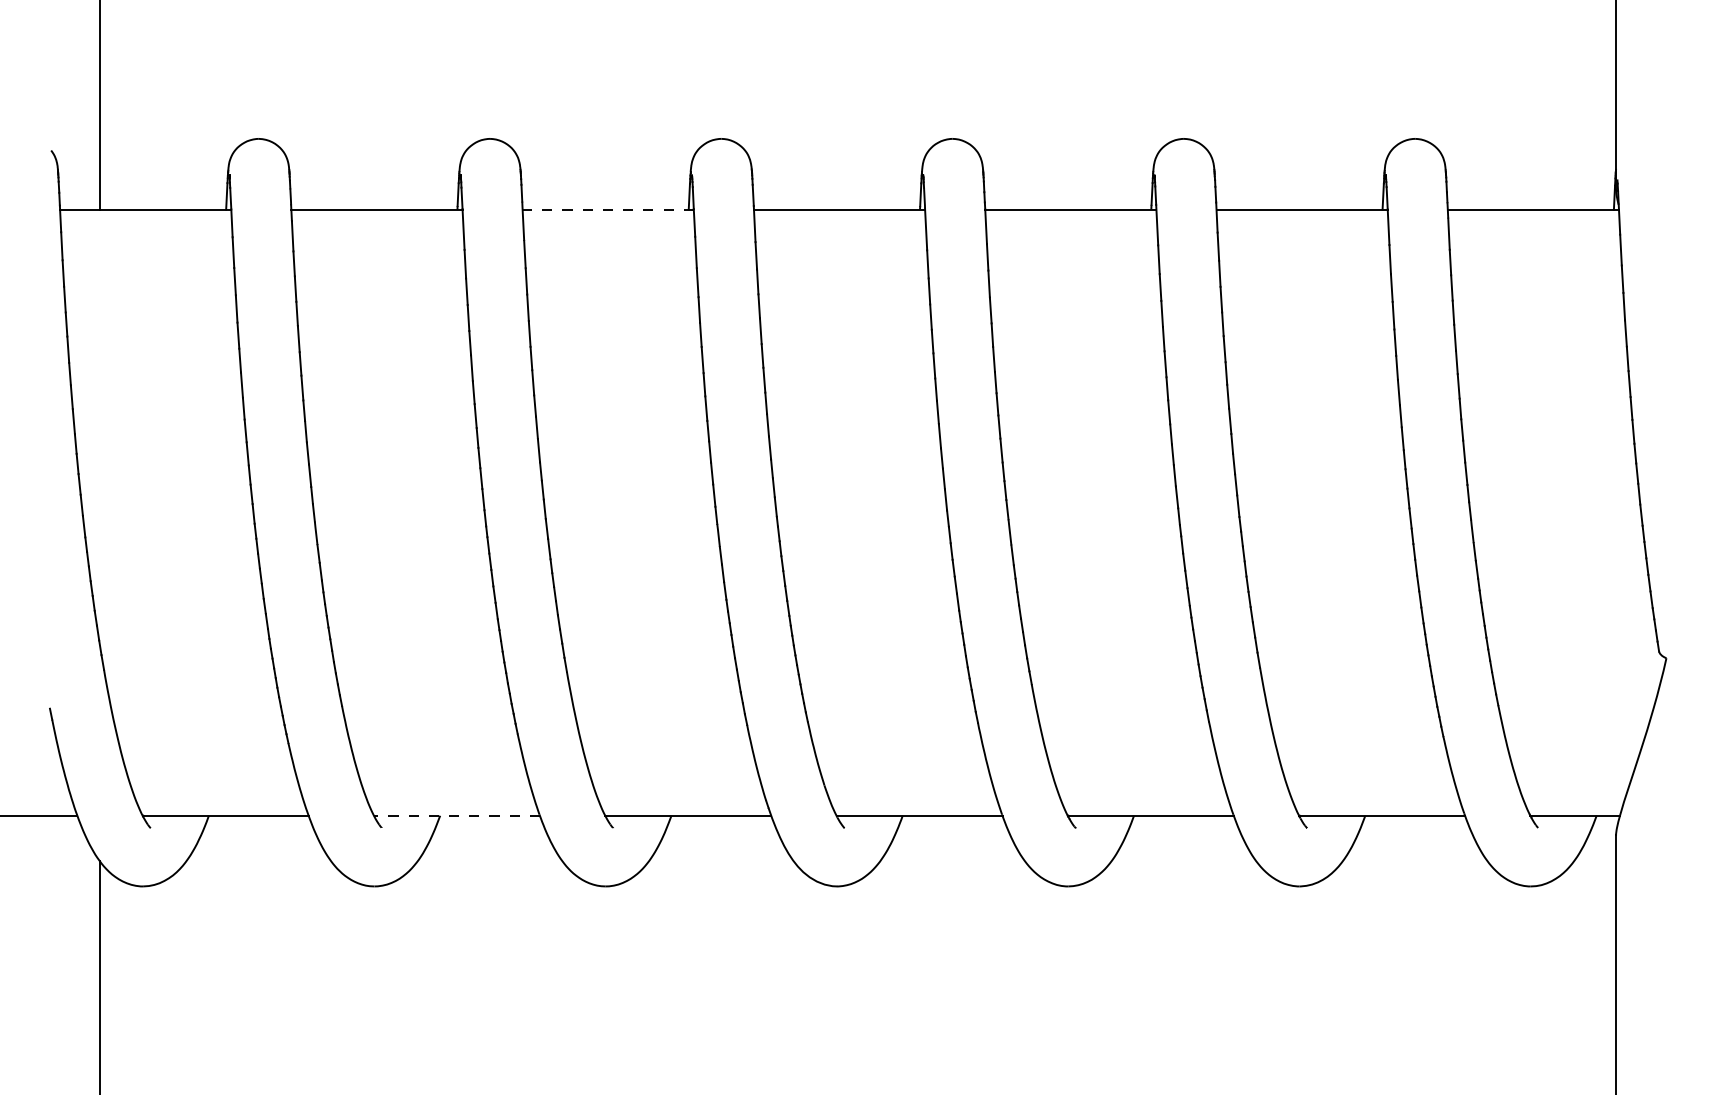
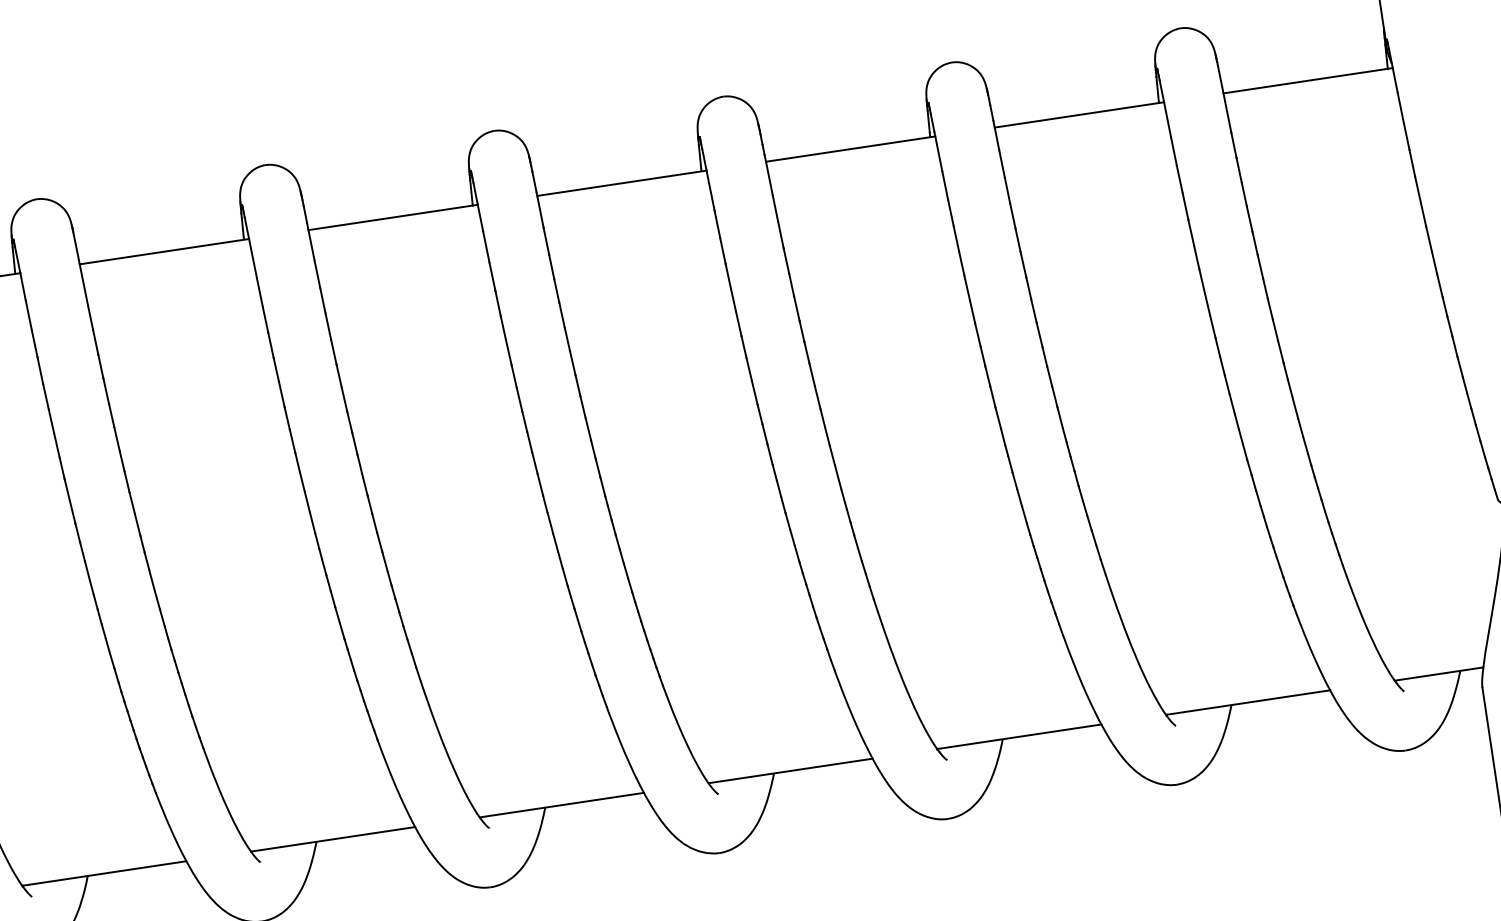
line: (608, 209) -> (393, 217), dashed -> solid
line: (456, 815) -> (332, 839), dashed -> solid

